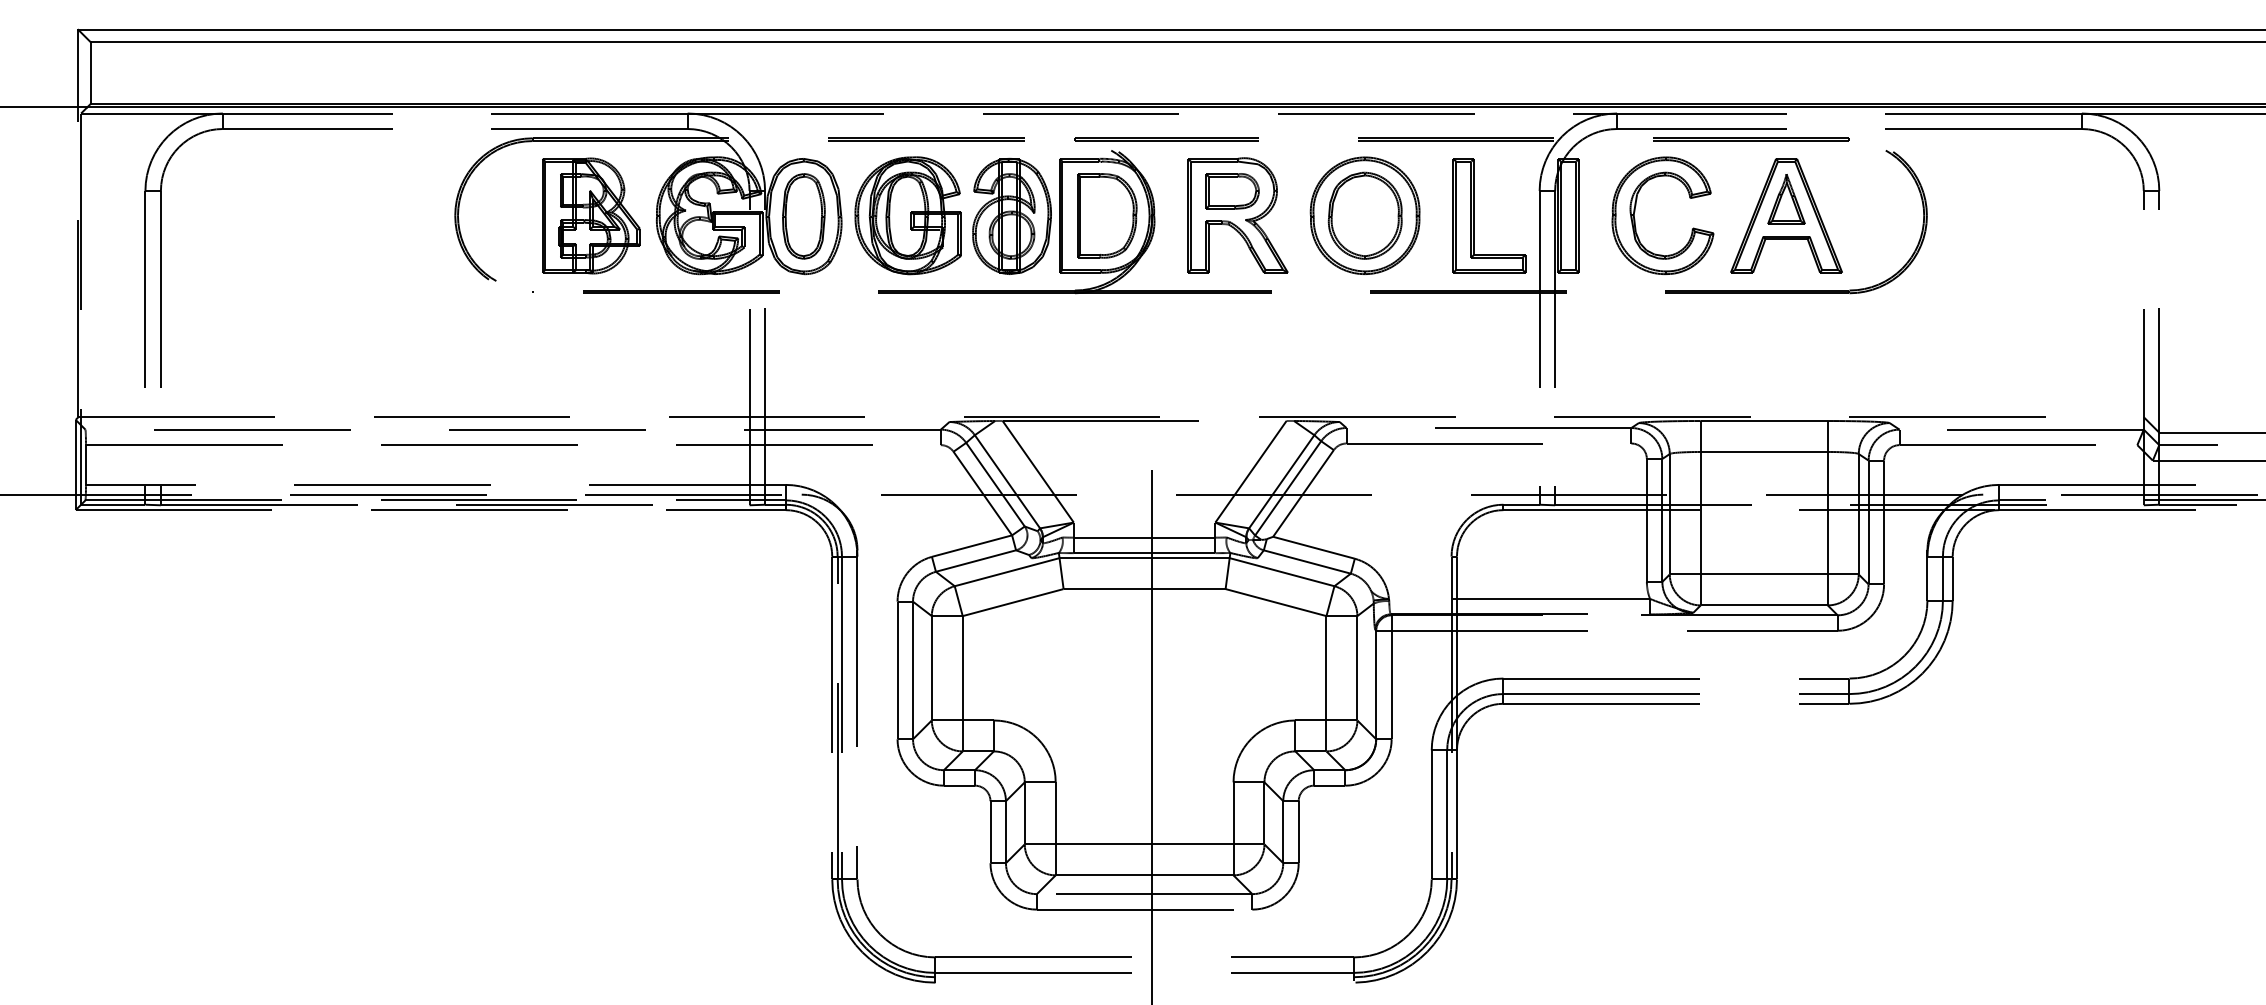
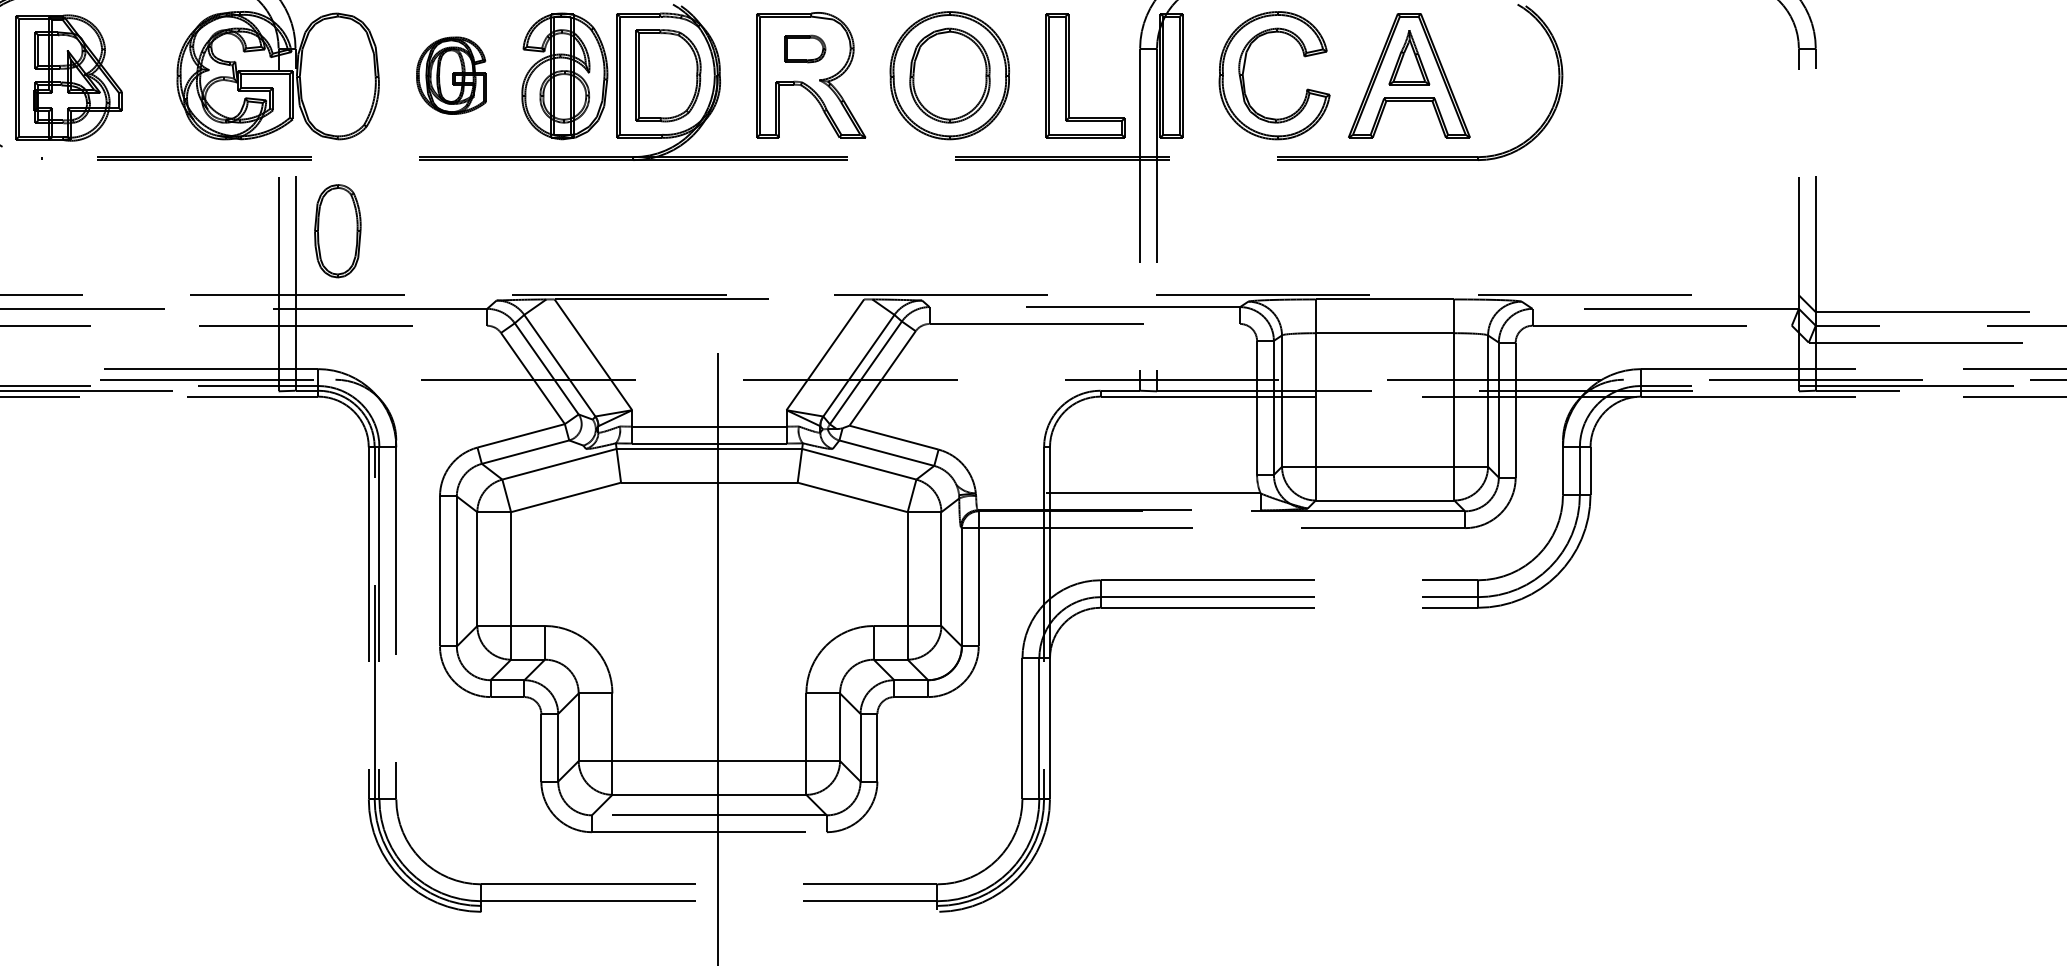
part: (1232, 191) -> (805, 49), size x0.7
part: (591, 215) -> (69, 77), moved
part: (907, 215) -> (450, 75), size x0.6
part: (803, 216) -> (337, 231), moved

